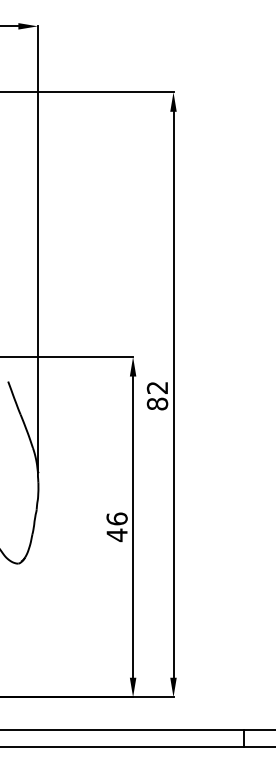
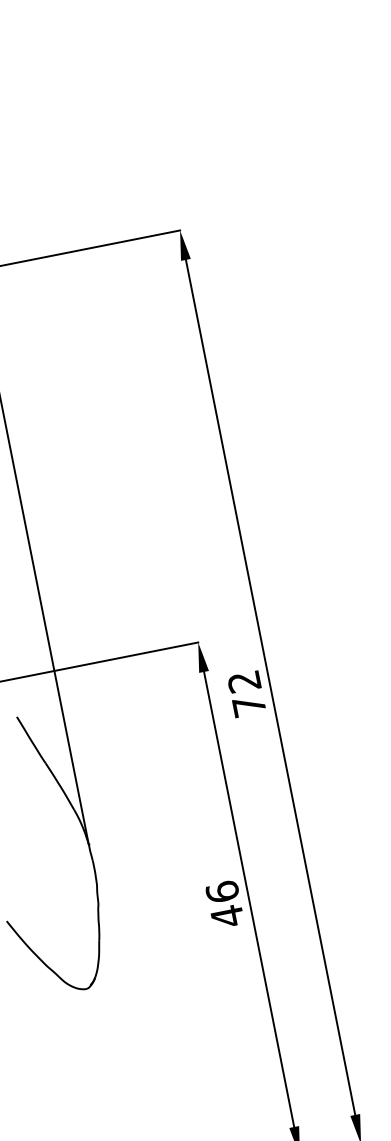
text: (157, 403) -> (249, 705), 82 -> 72

